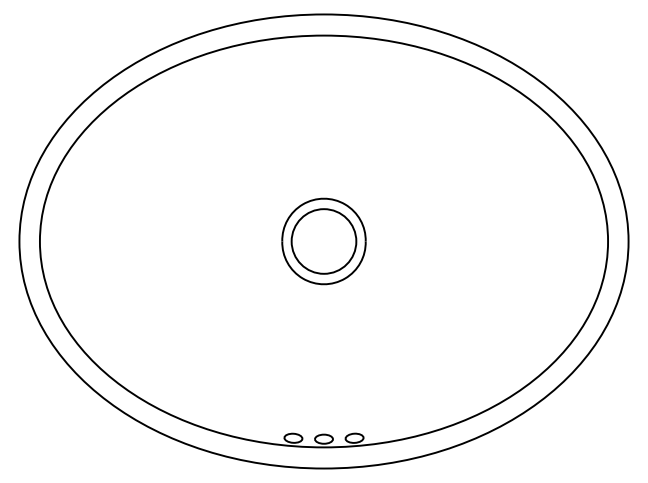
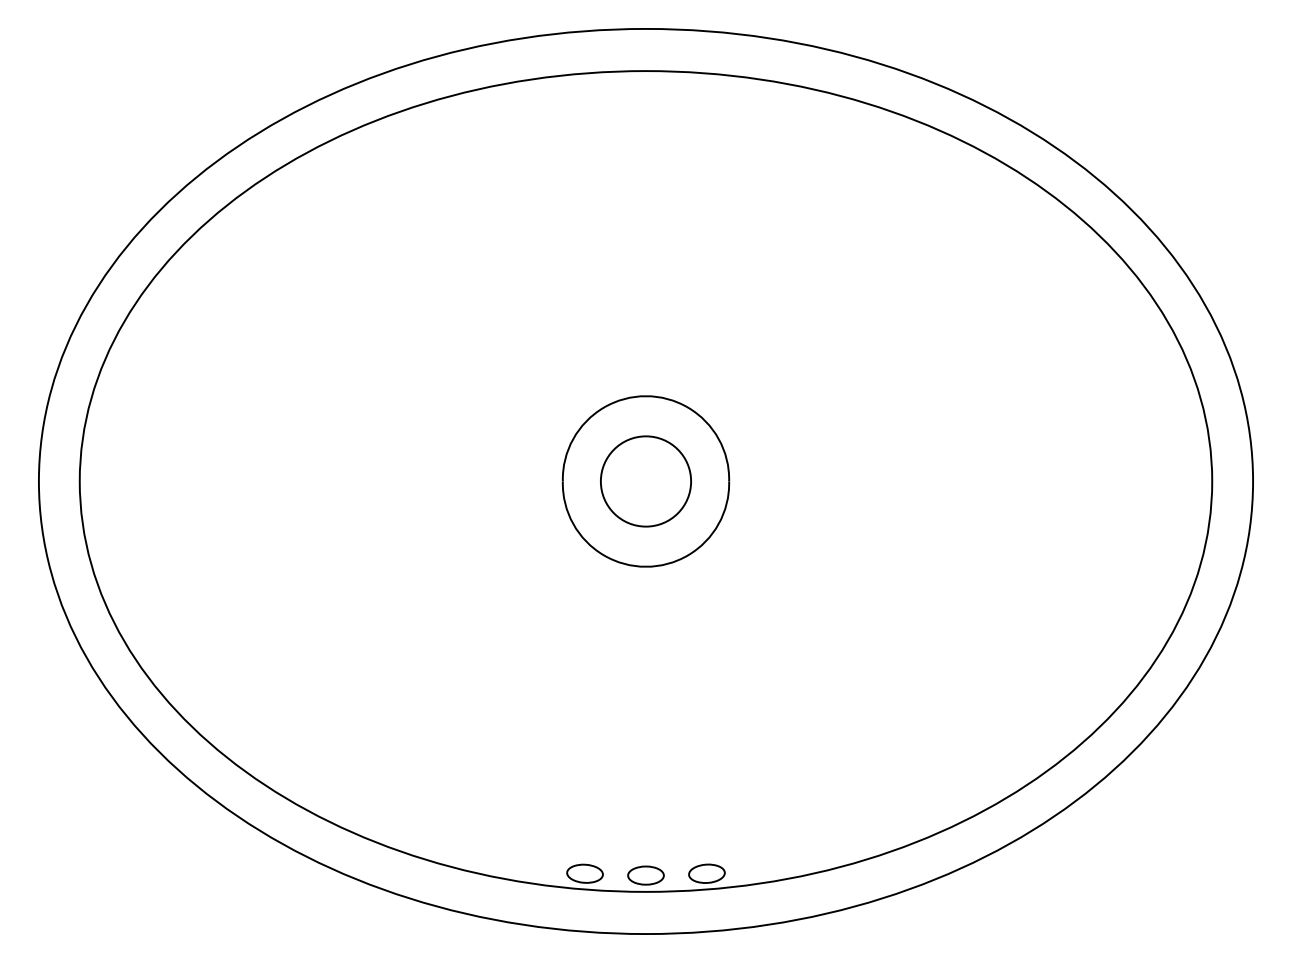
circle: (323, 241) -> (645, 481), size x0.7

